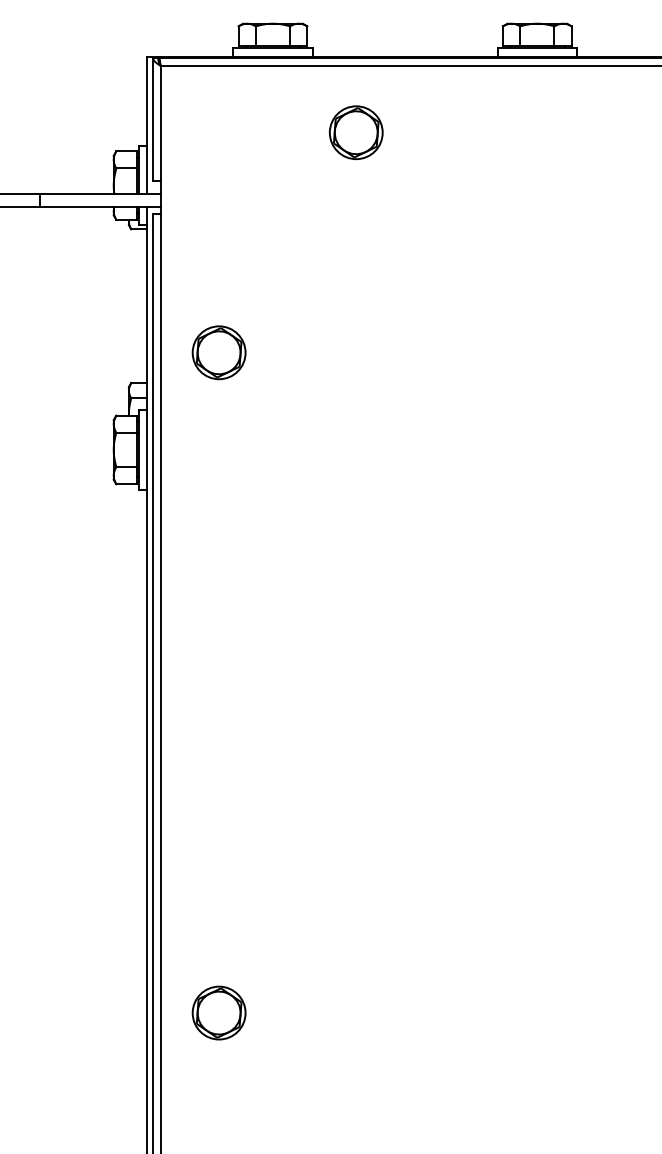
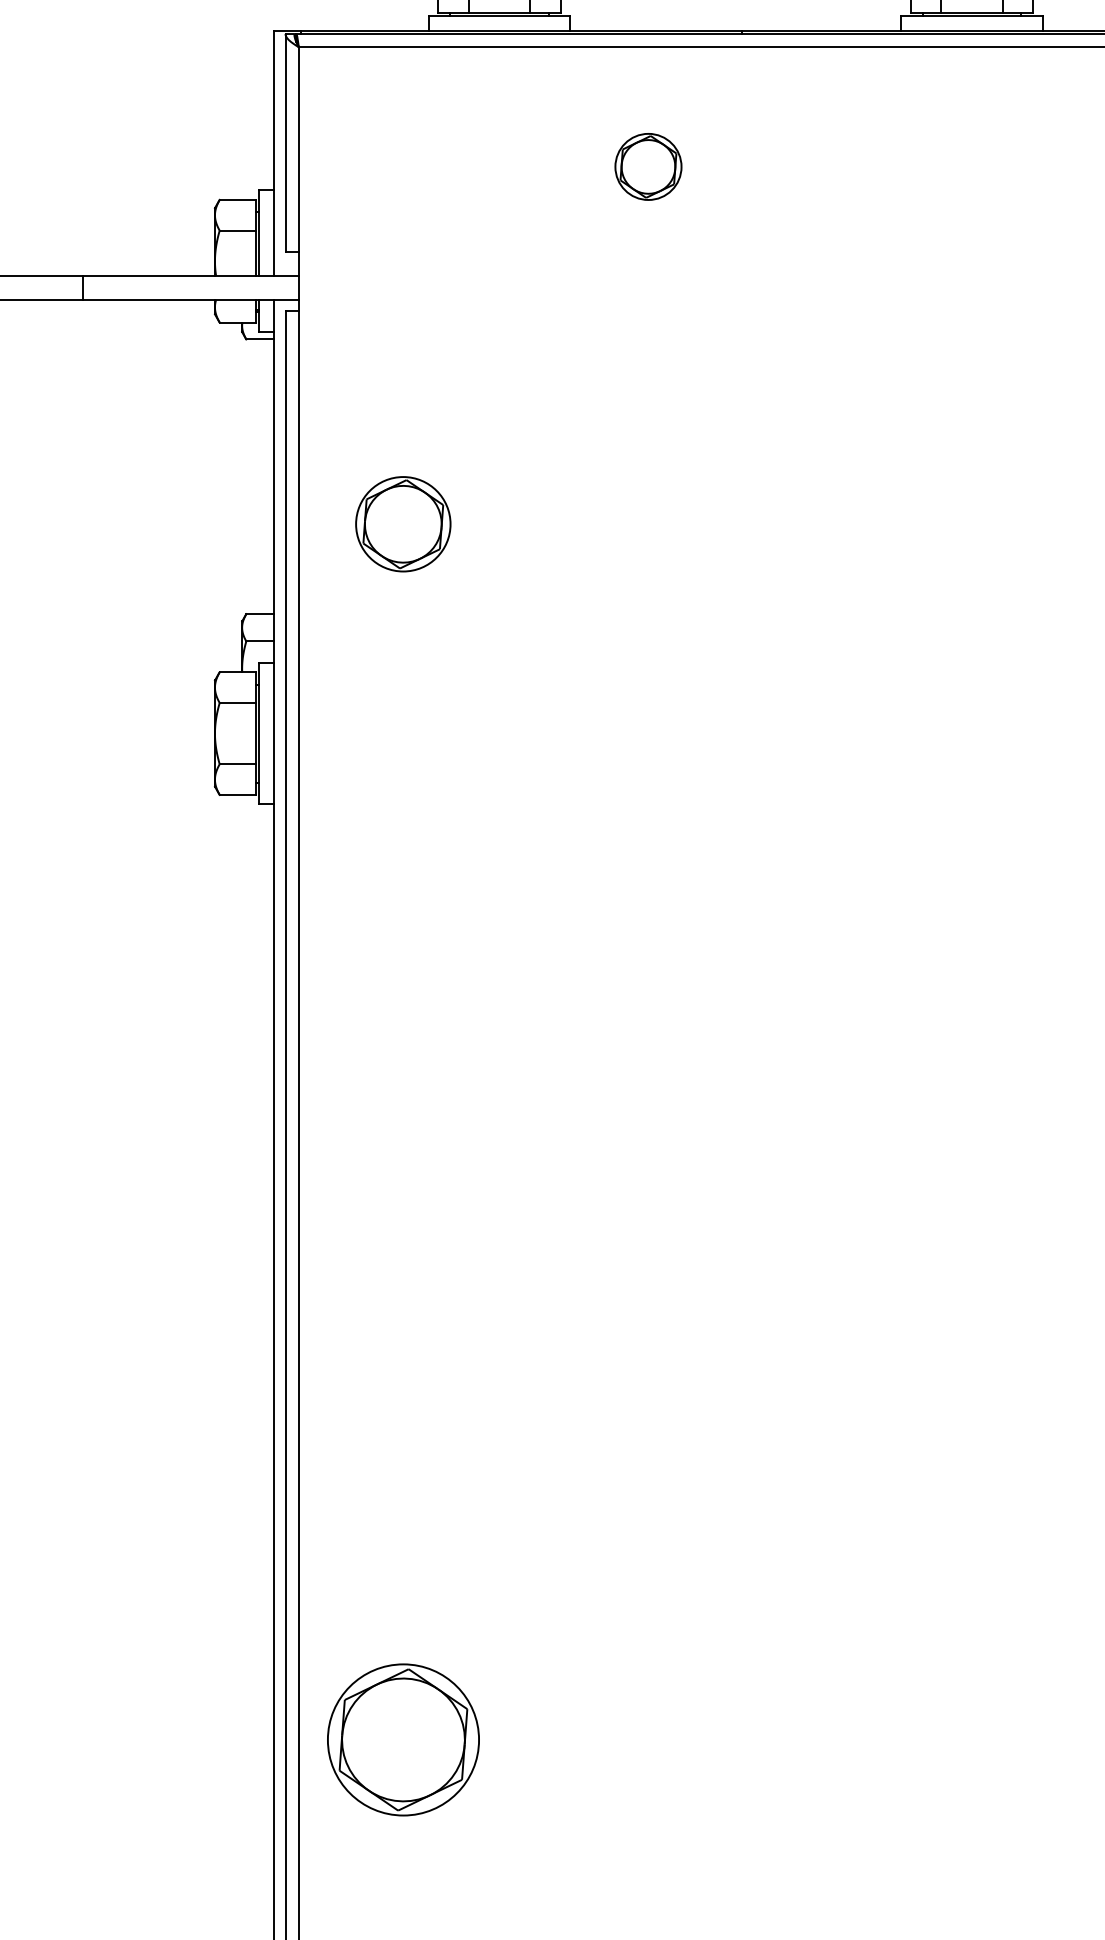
part: (356, 132) -> (648, 166), size x0.7
part: (218, 352) -> (402, 523), moved
part: (218, 1012) -> (402, 1738), size x1.6

